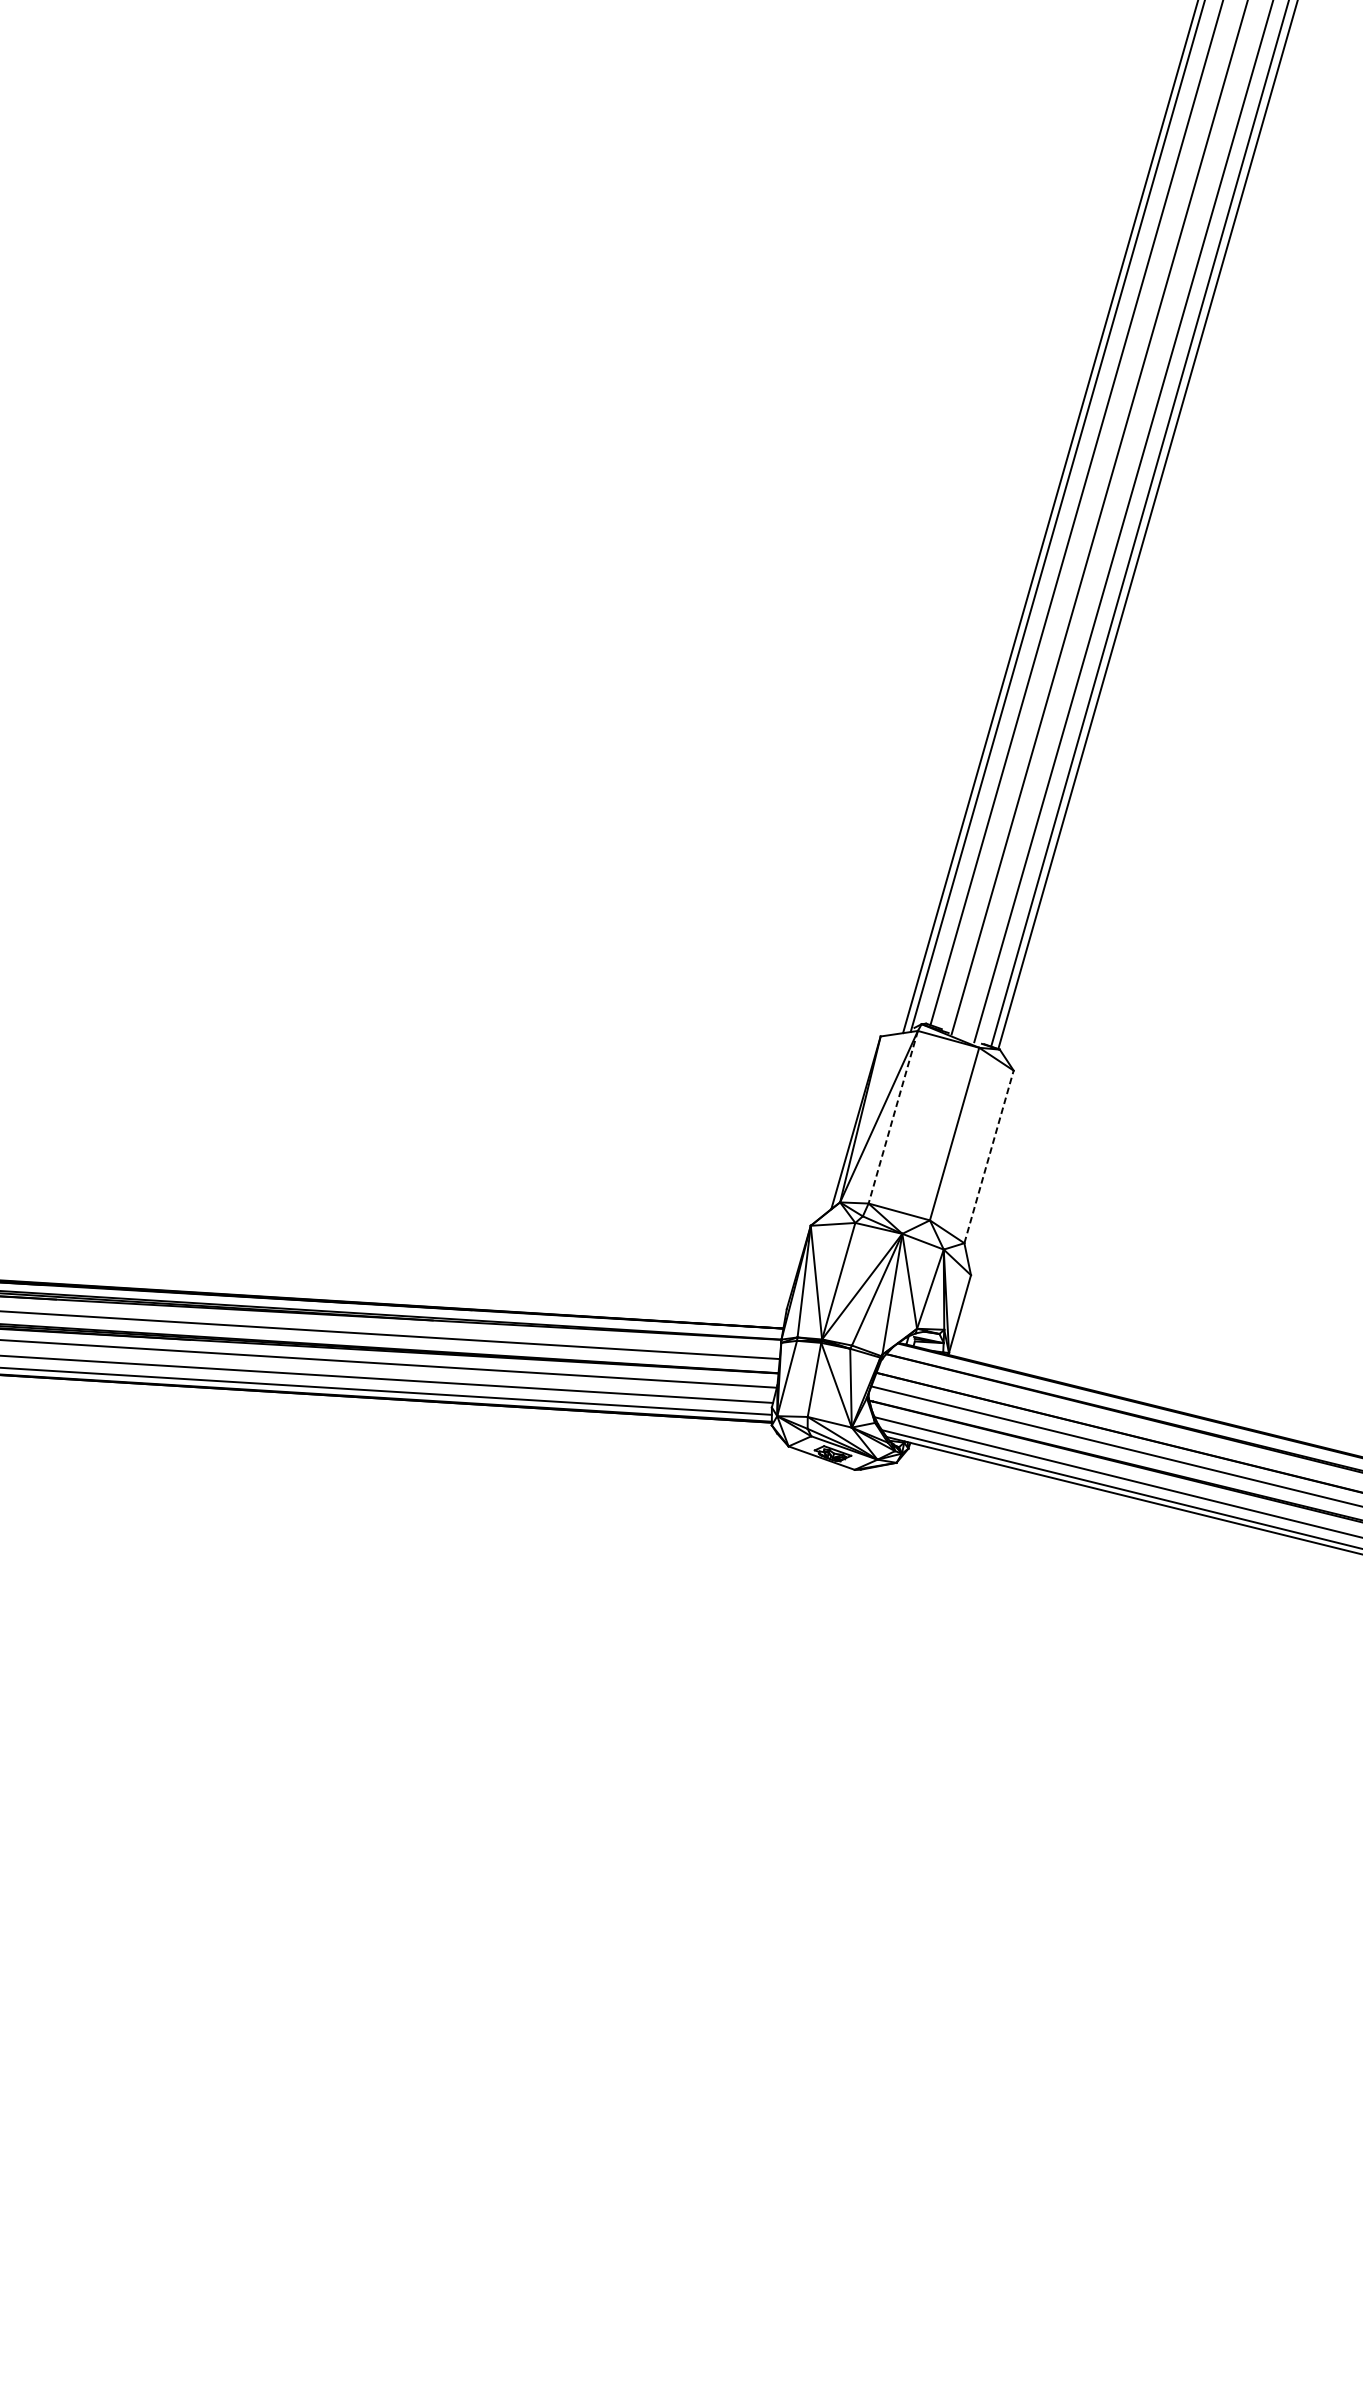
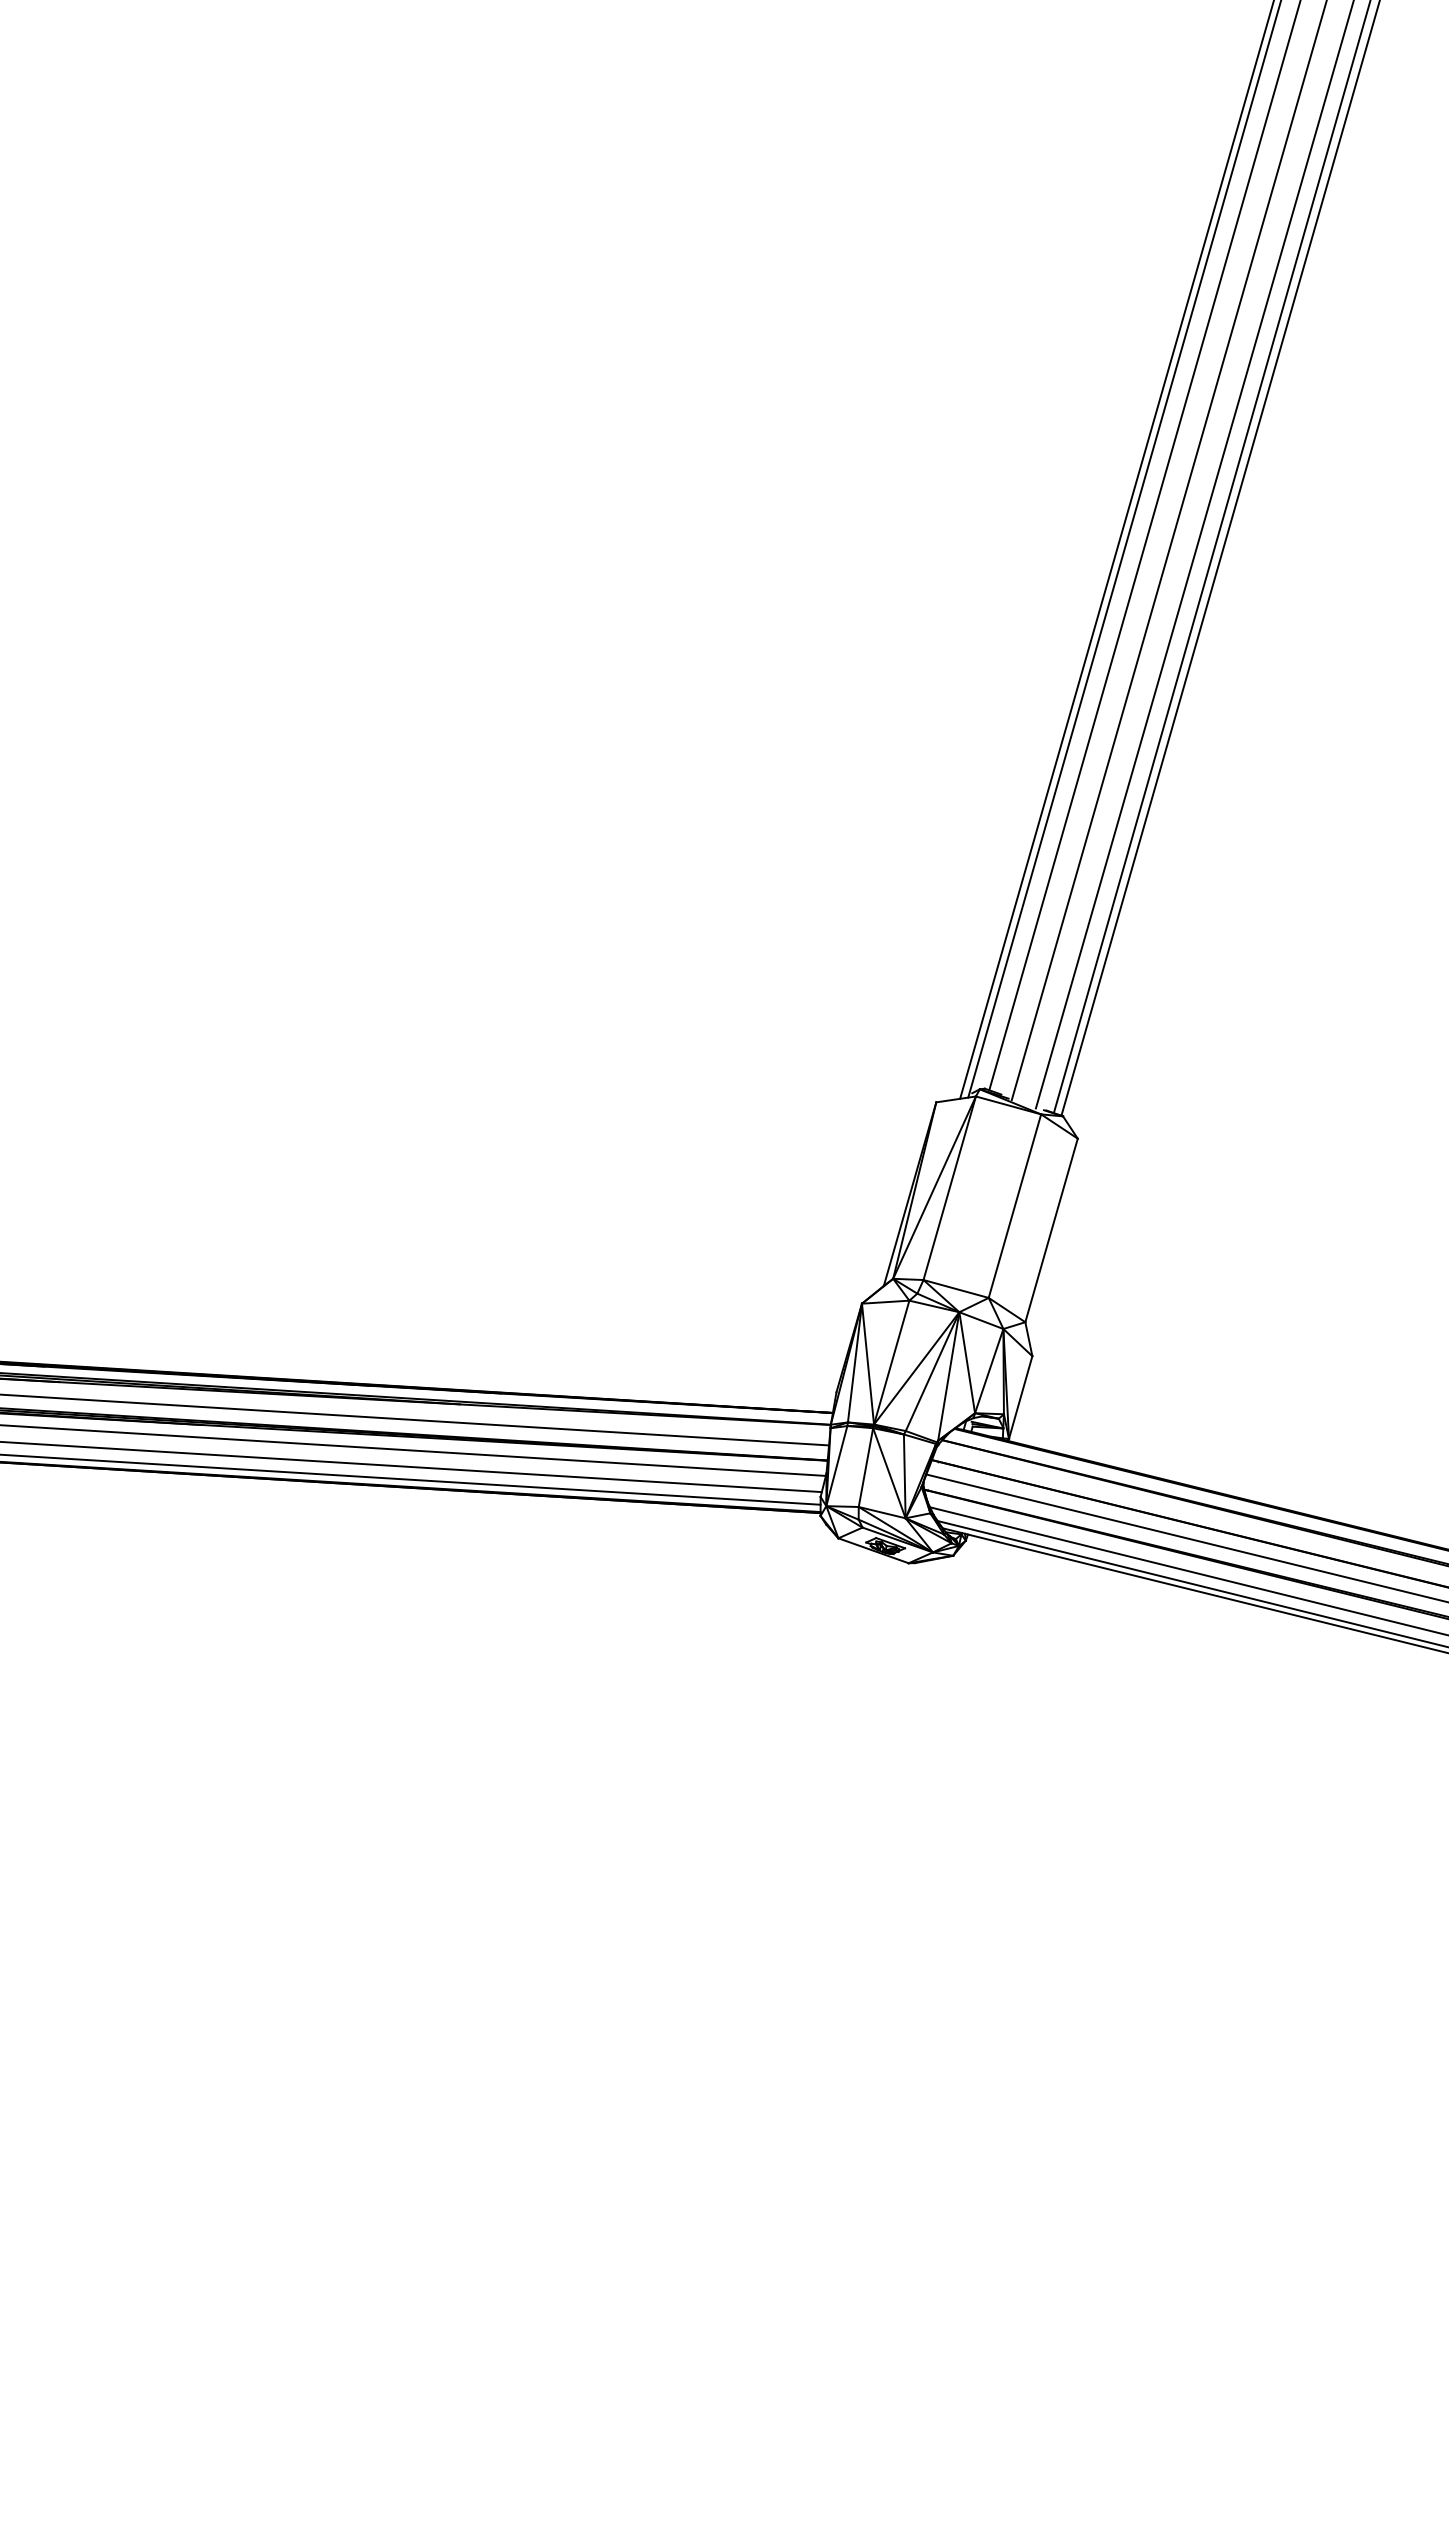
line: (893, 1117) -> (949, 1188), dashed -> solid
line: (988, 1156) -> (1051, 1229), dashed -> solid

